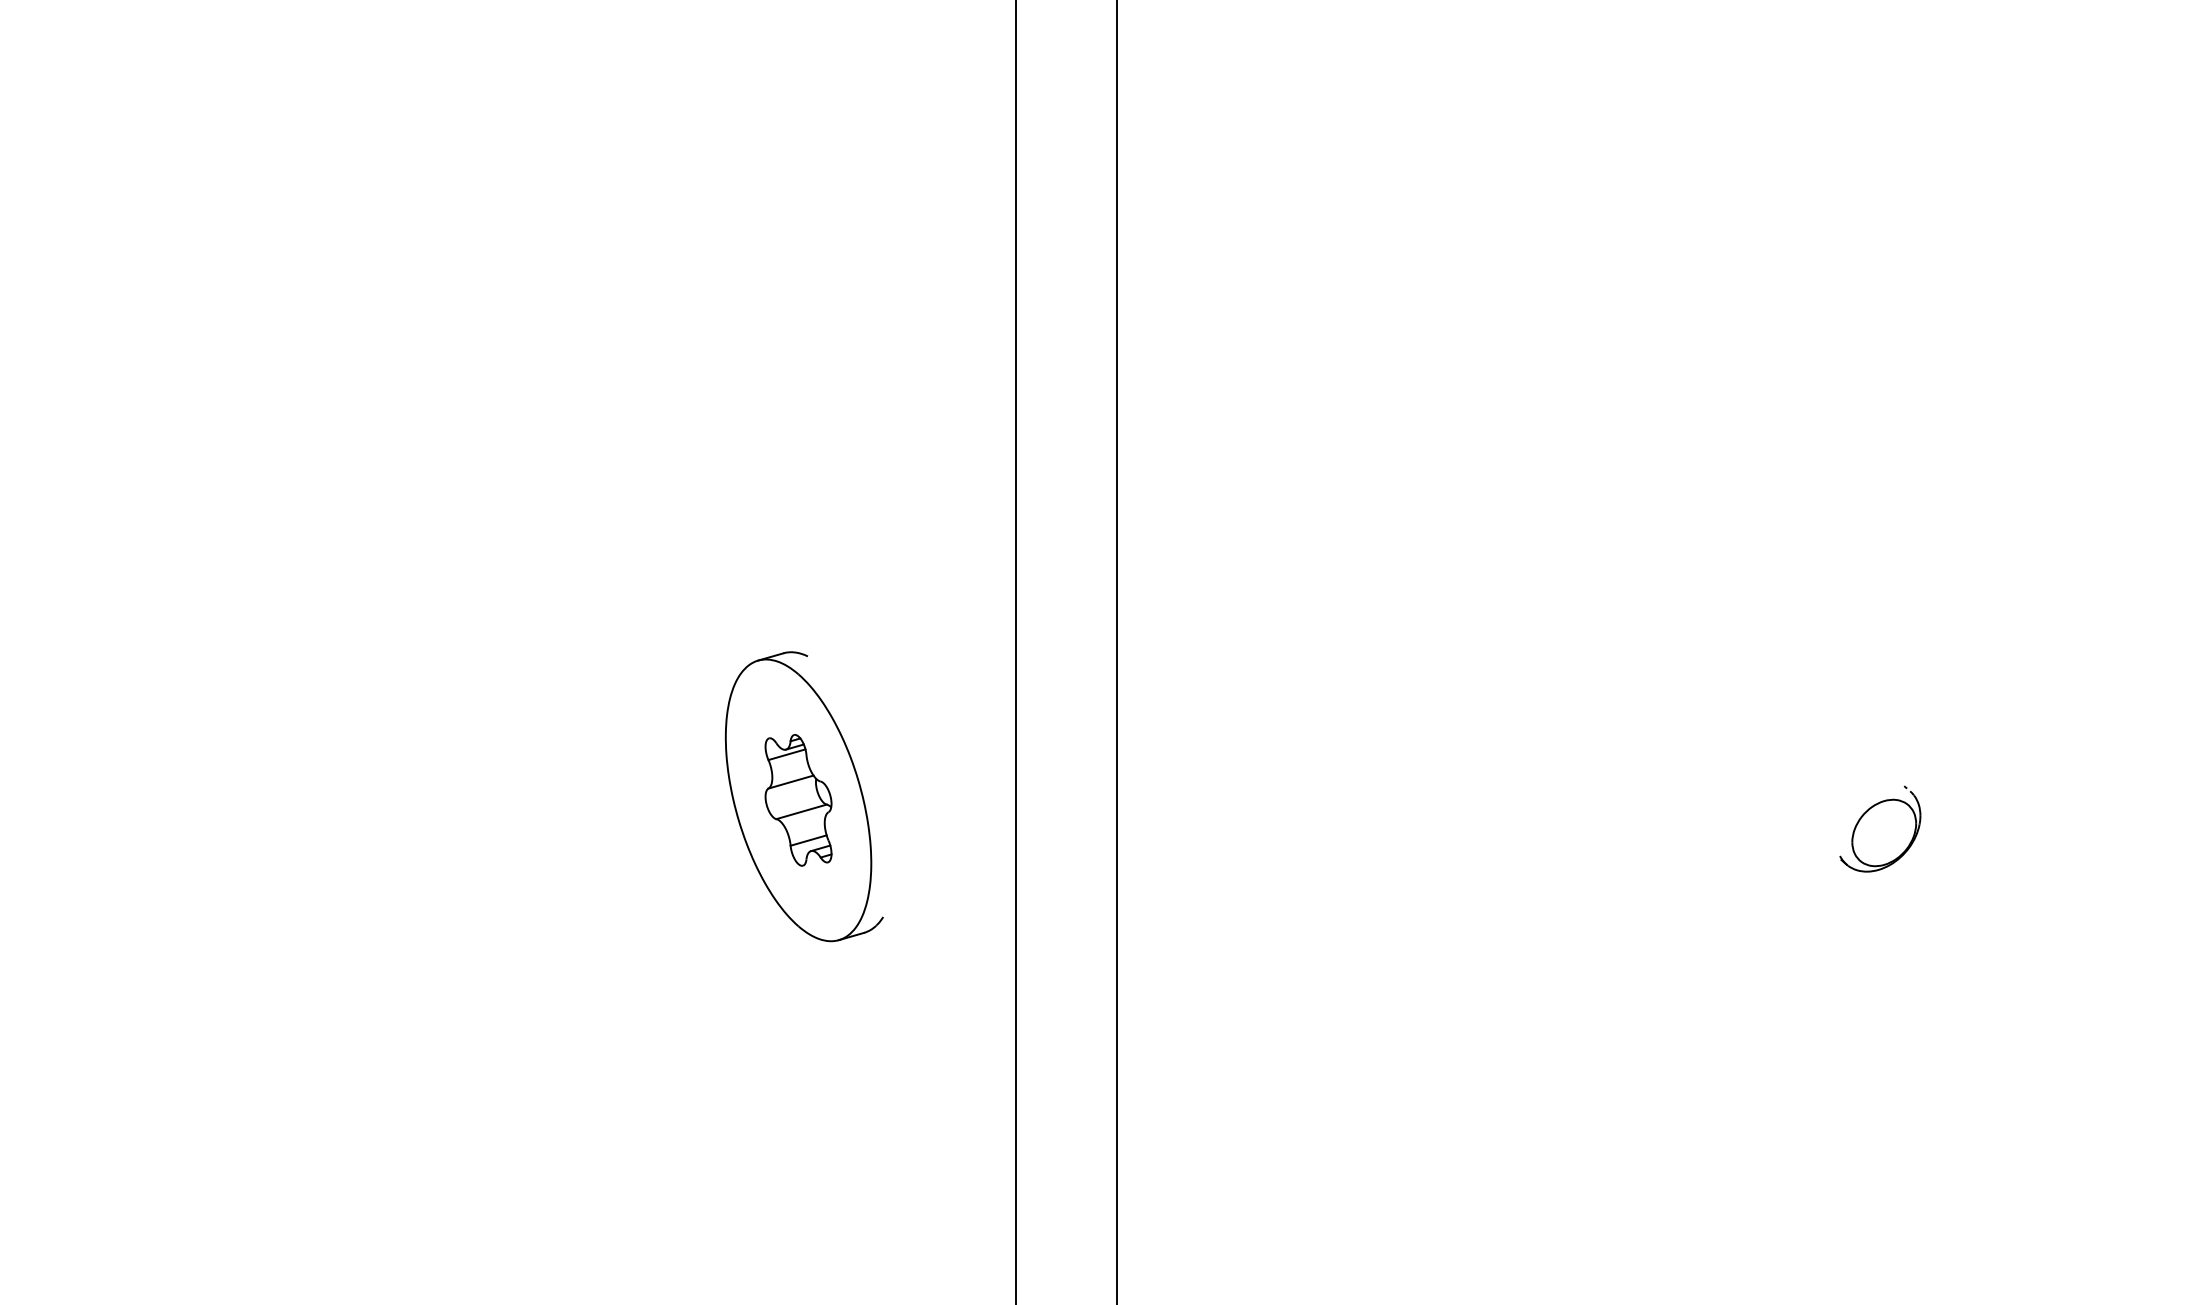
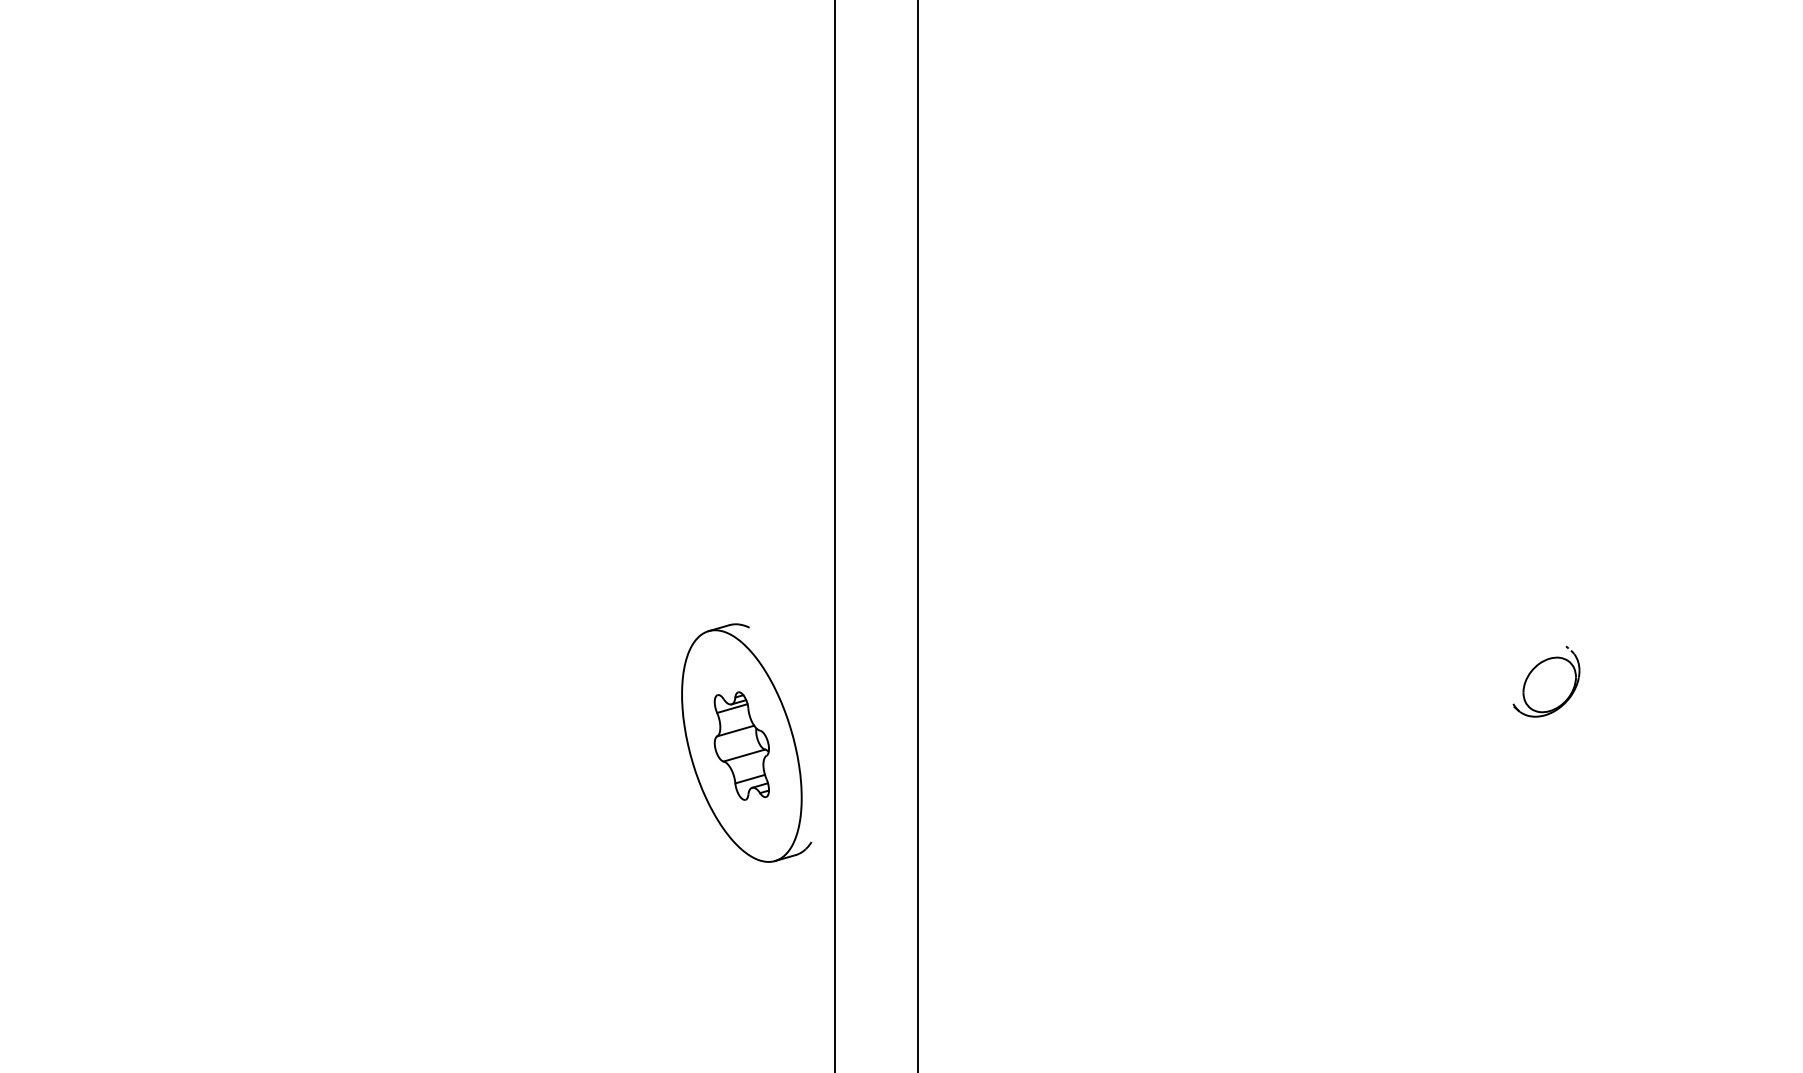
part: (804, 795) -> (746, 742), moved

